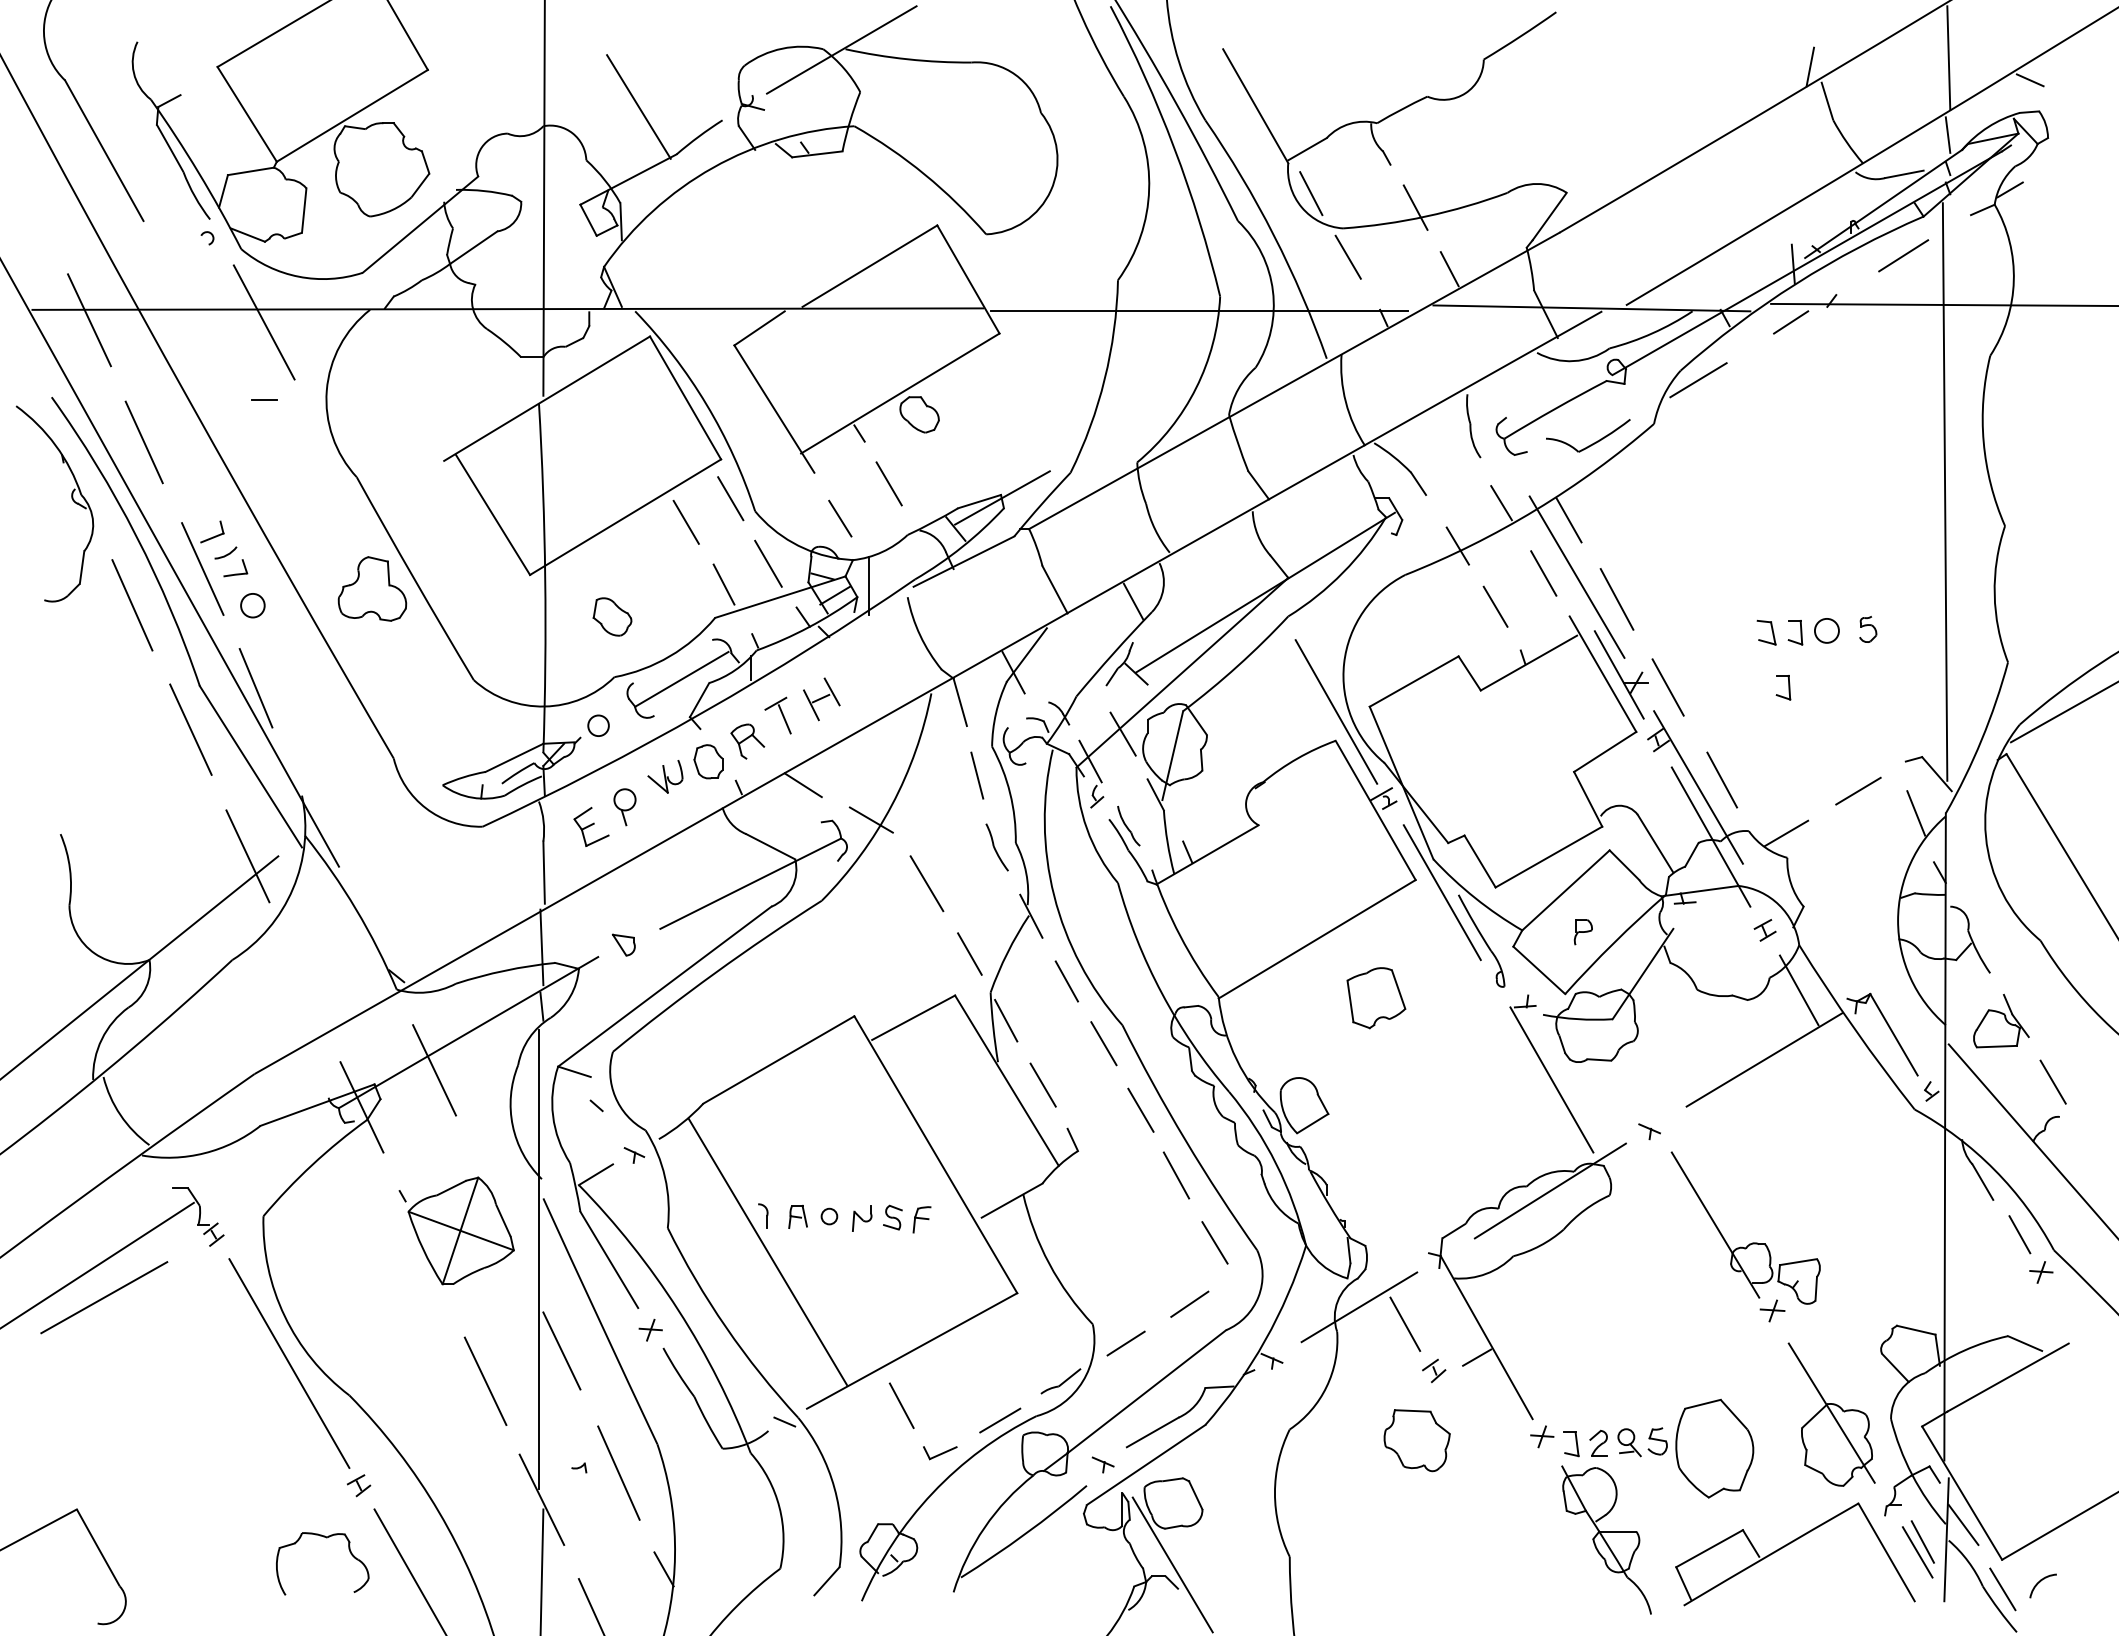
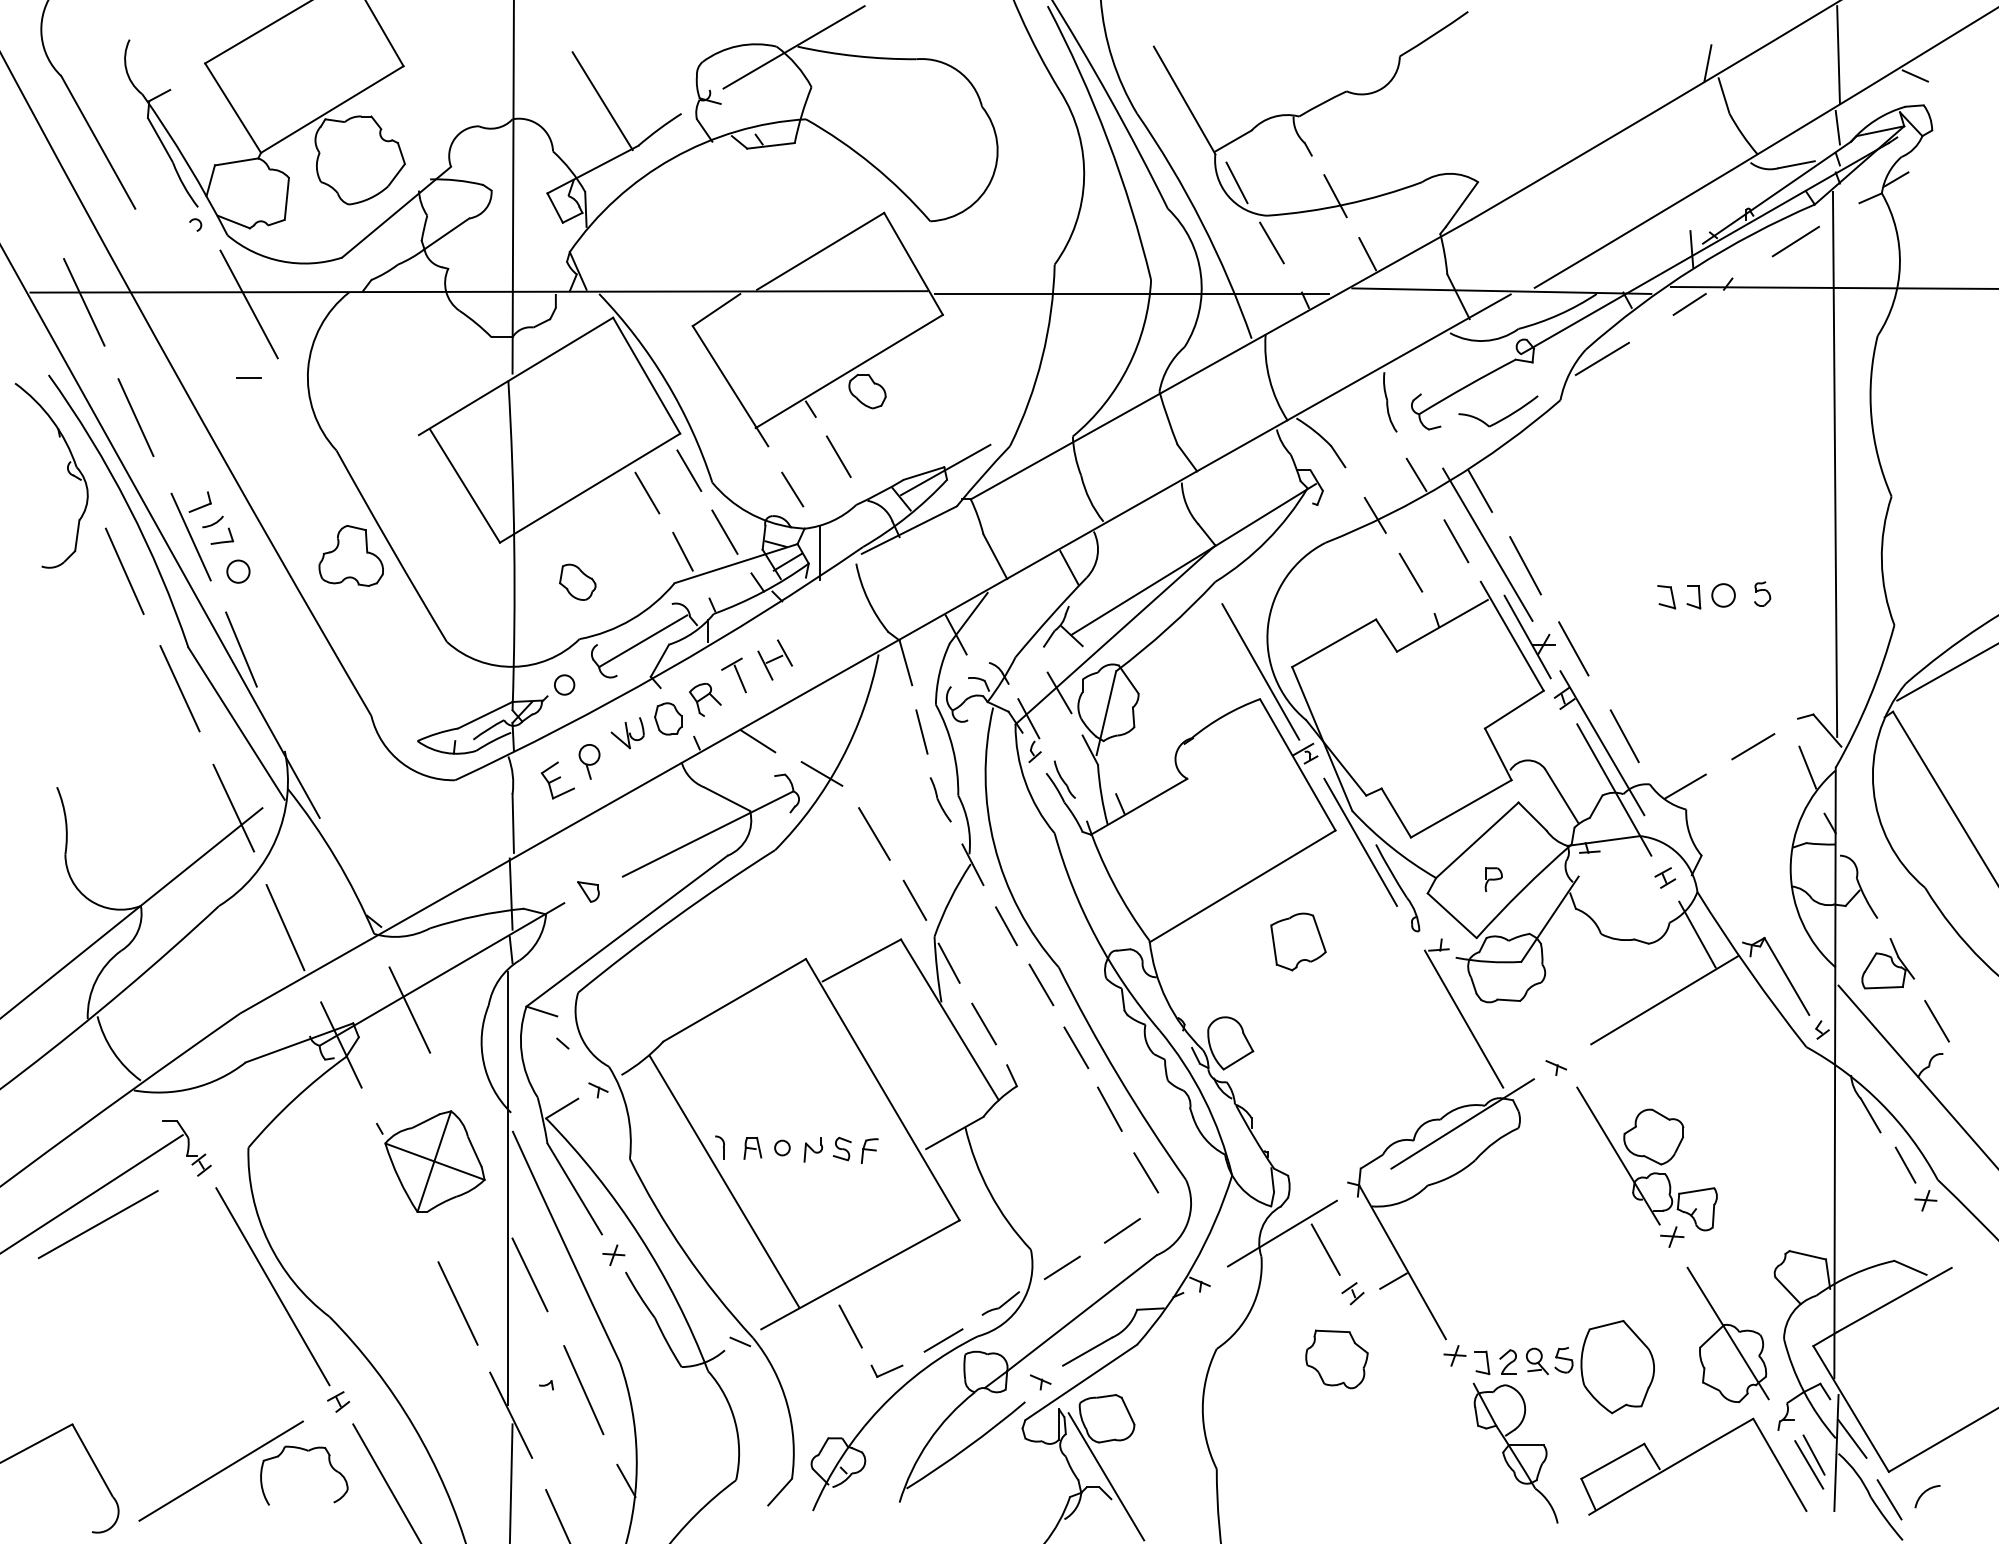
part: (1783, 687) -> (1682, 648), removed
line: (302, 982) -> (285, 927), added
part: (1752, 1204) -> (1653, 1136), added
line: (234, 1558) -> (221, 1470), added

